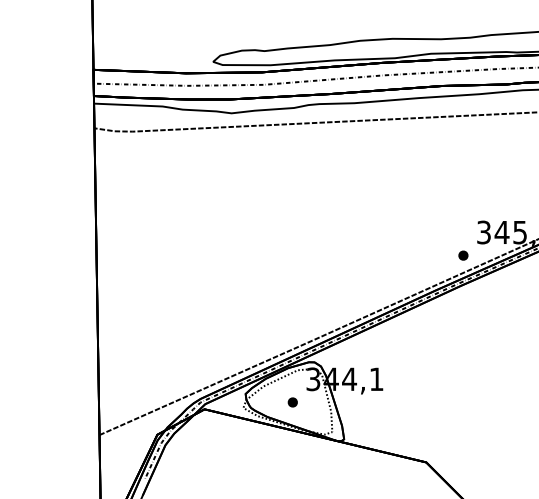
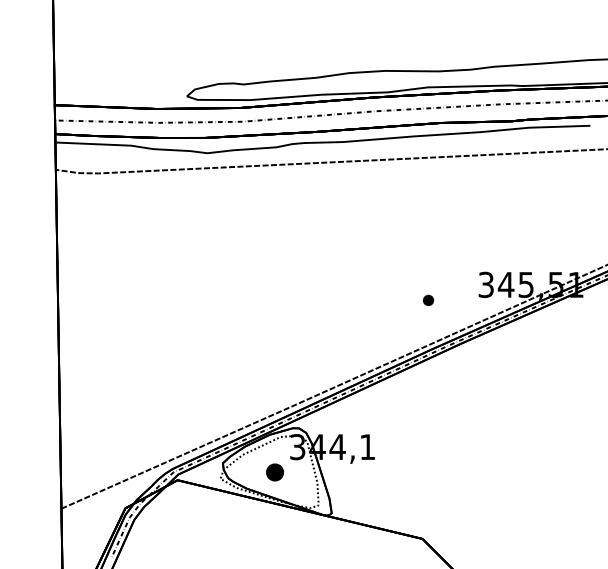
part: (463, 254) -> (428, 299), moved
part: (292, 402) -> (274, 472), size x1.6

